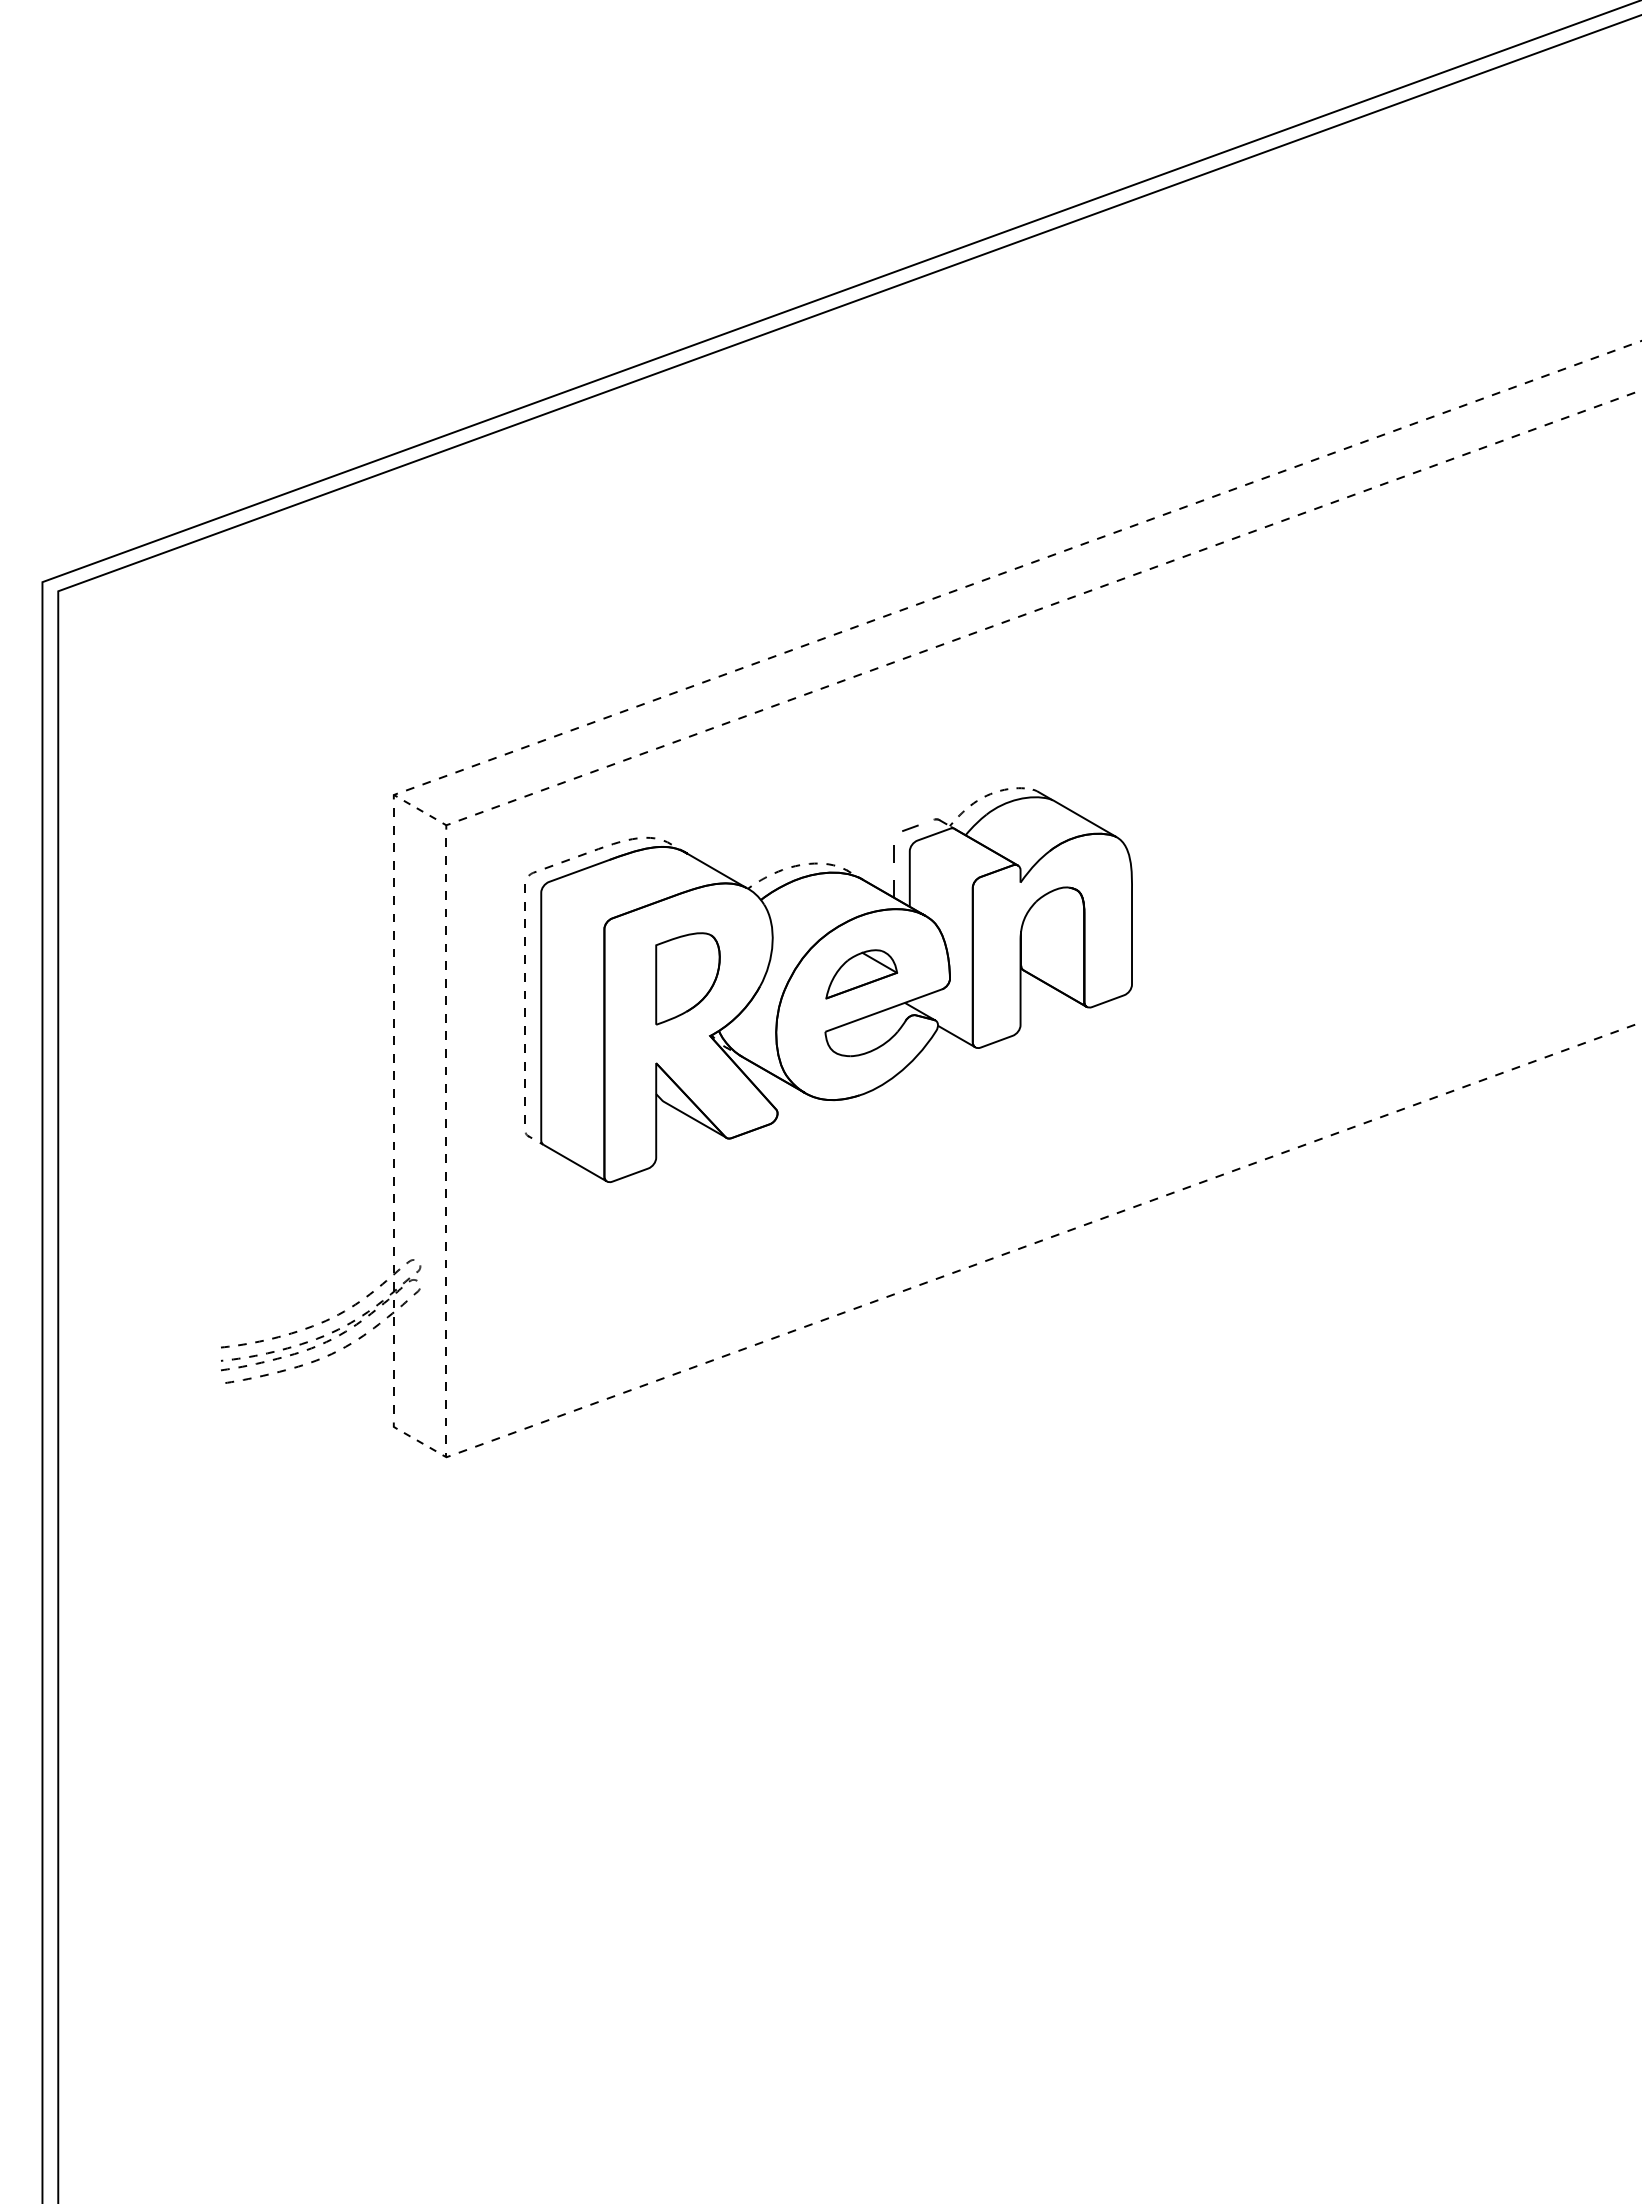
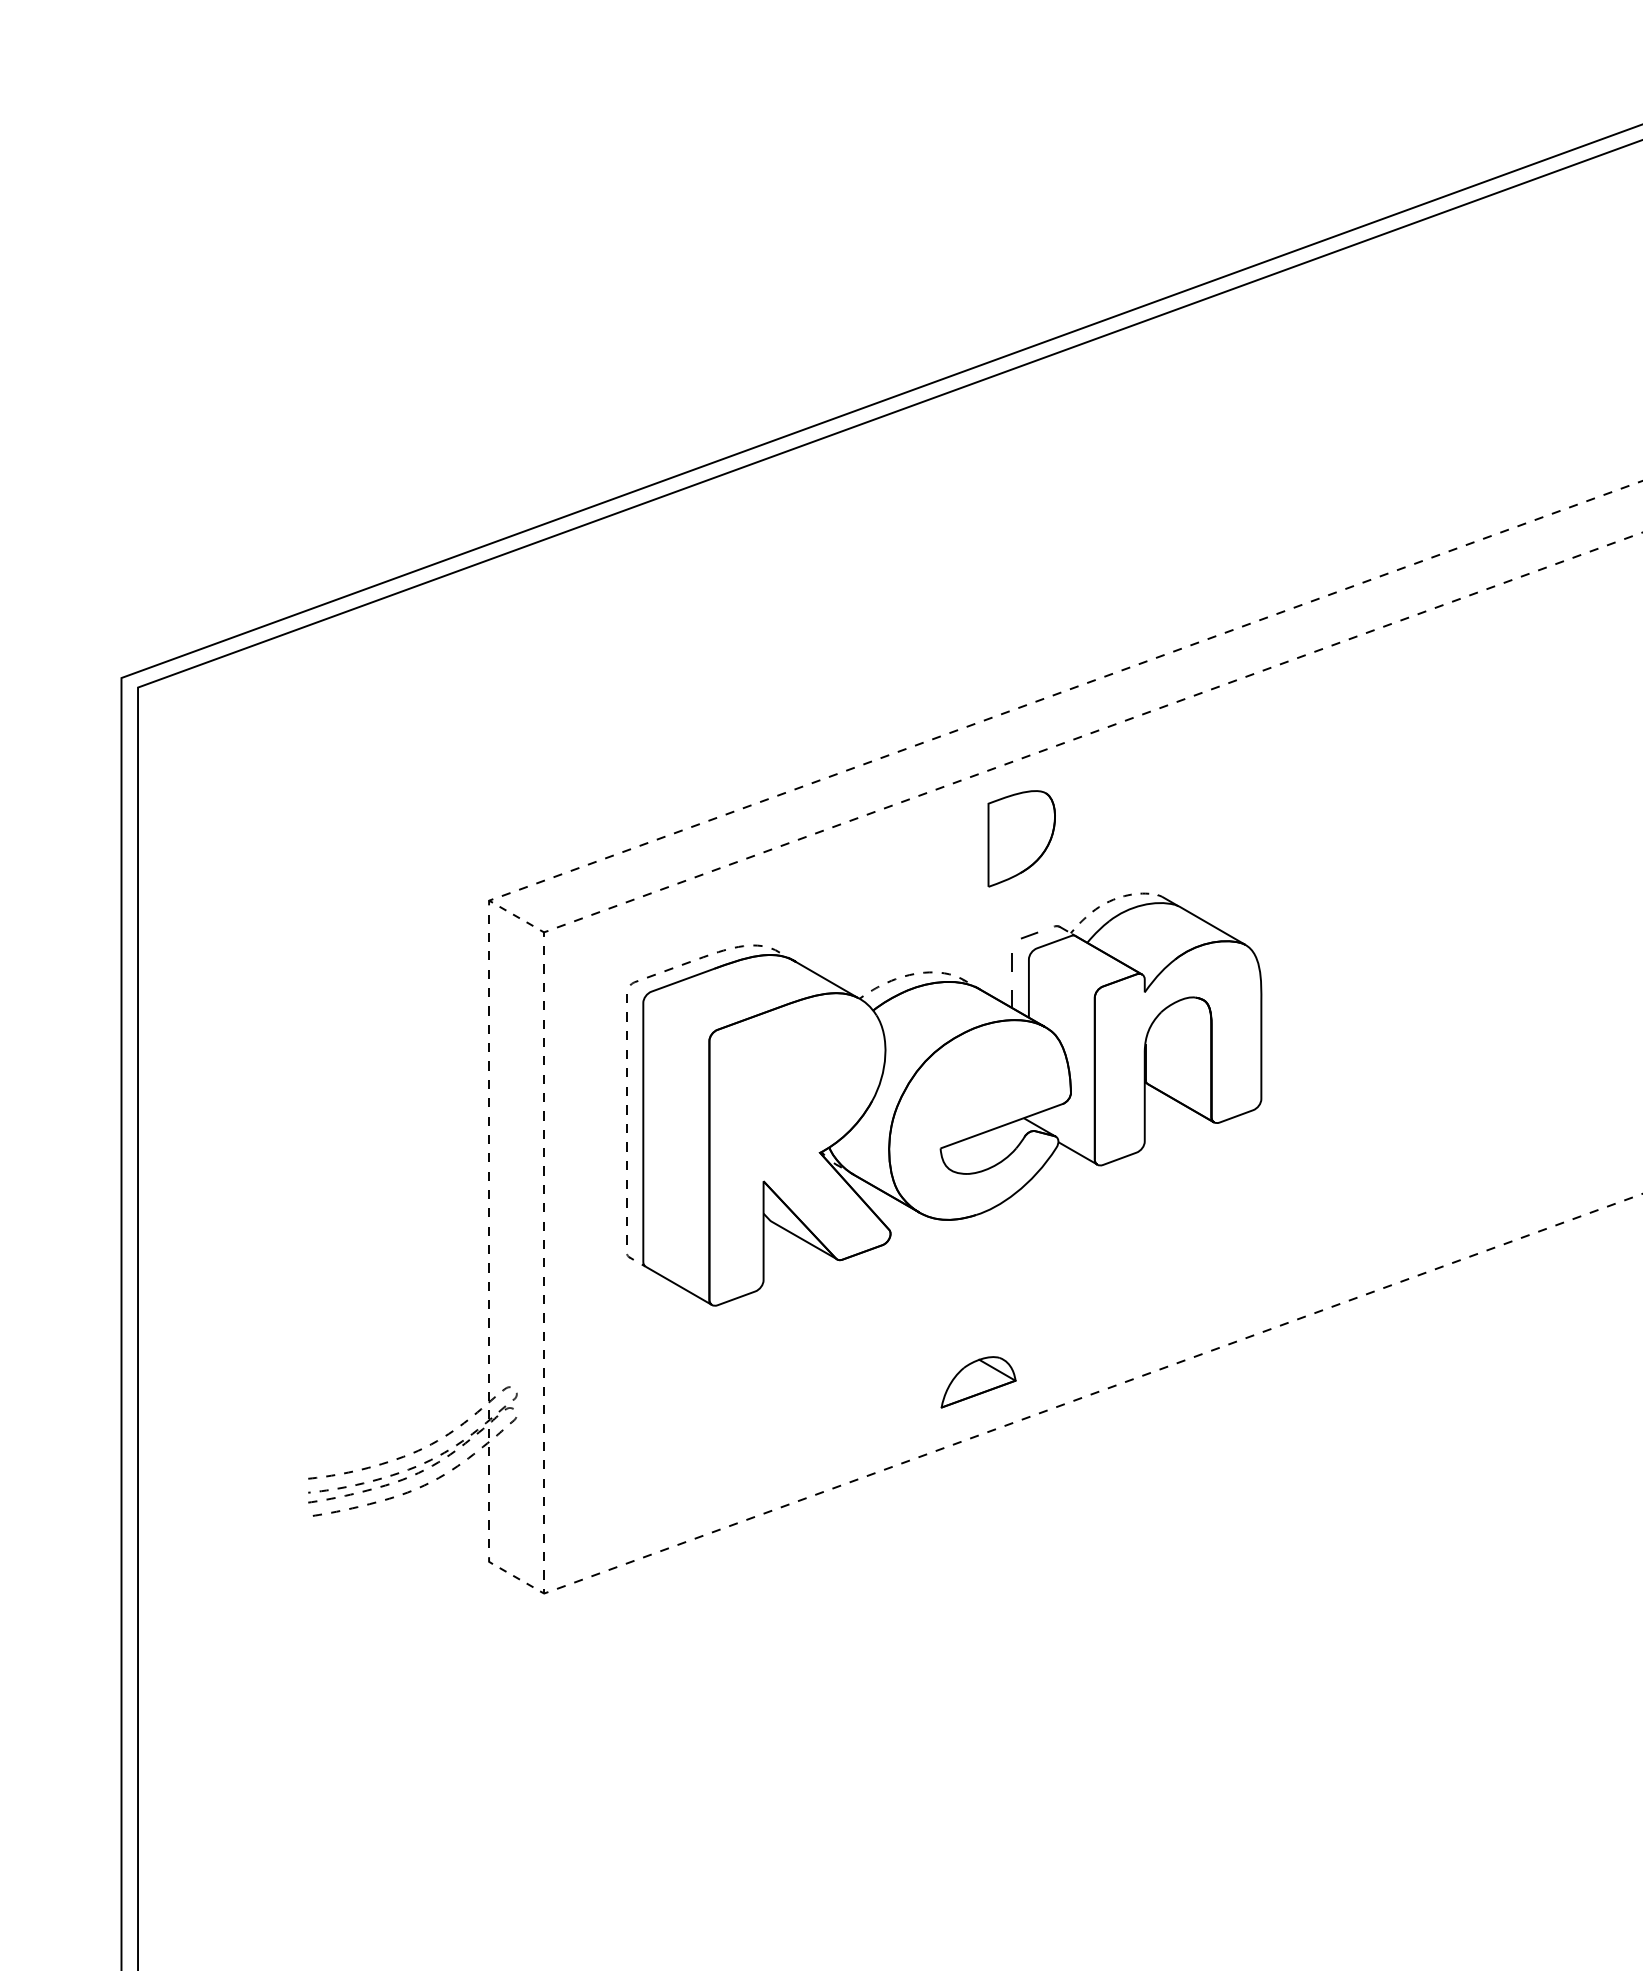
part: (861, 974) -> (978, 1382), moved
part: (687, 978) -> (1021, 838), moved

